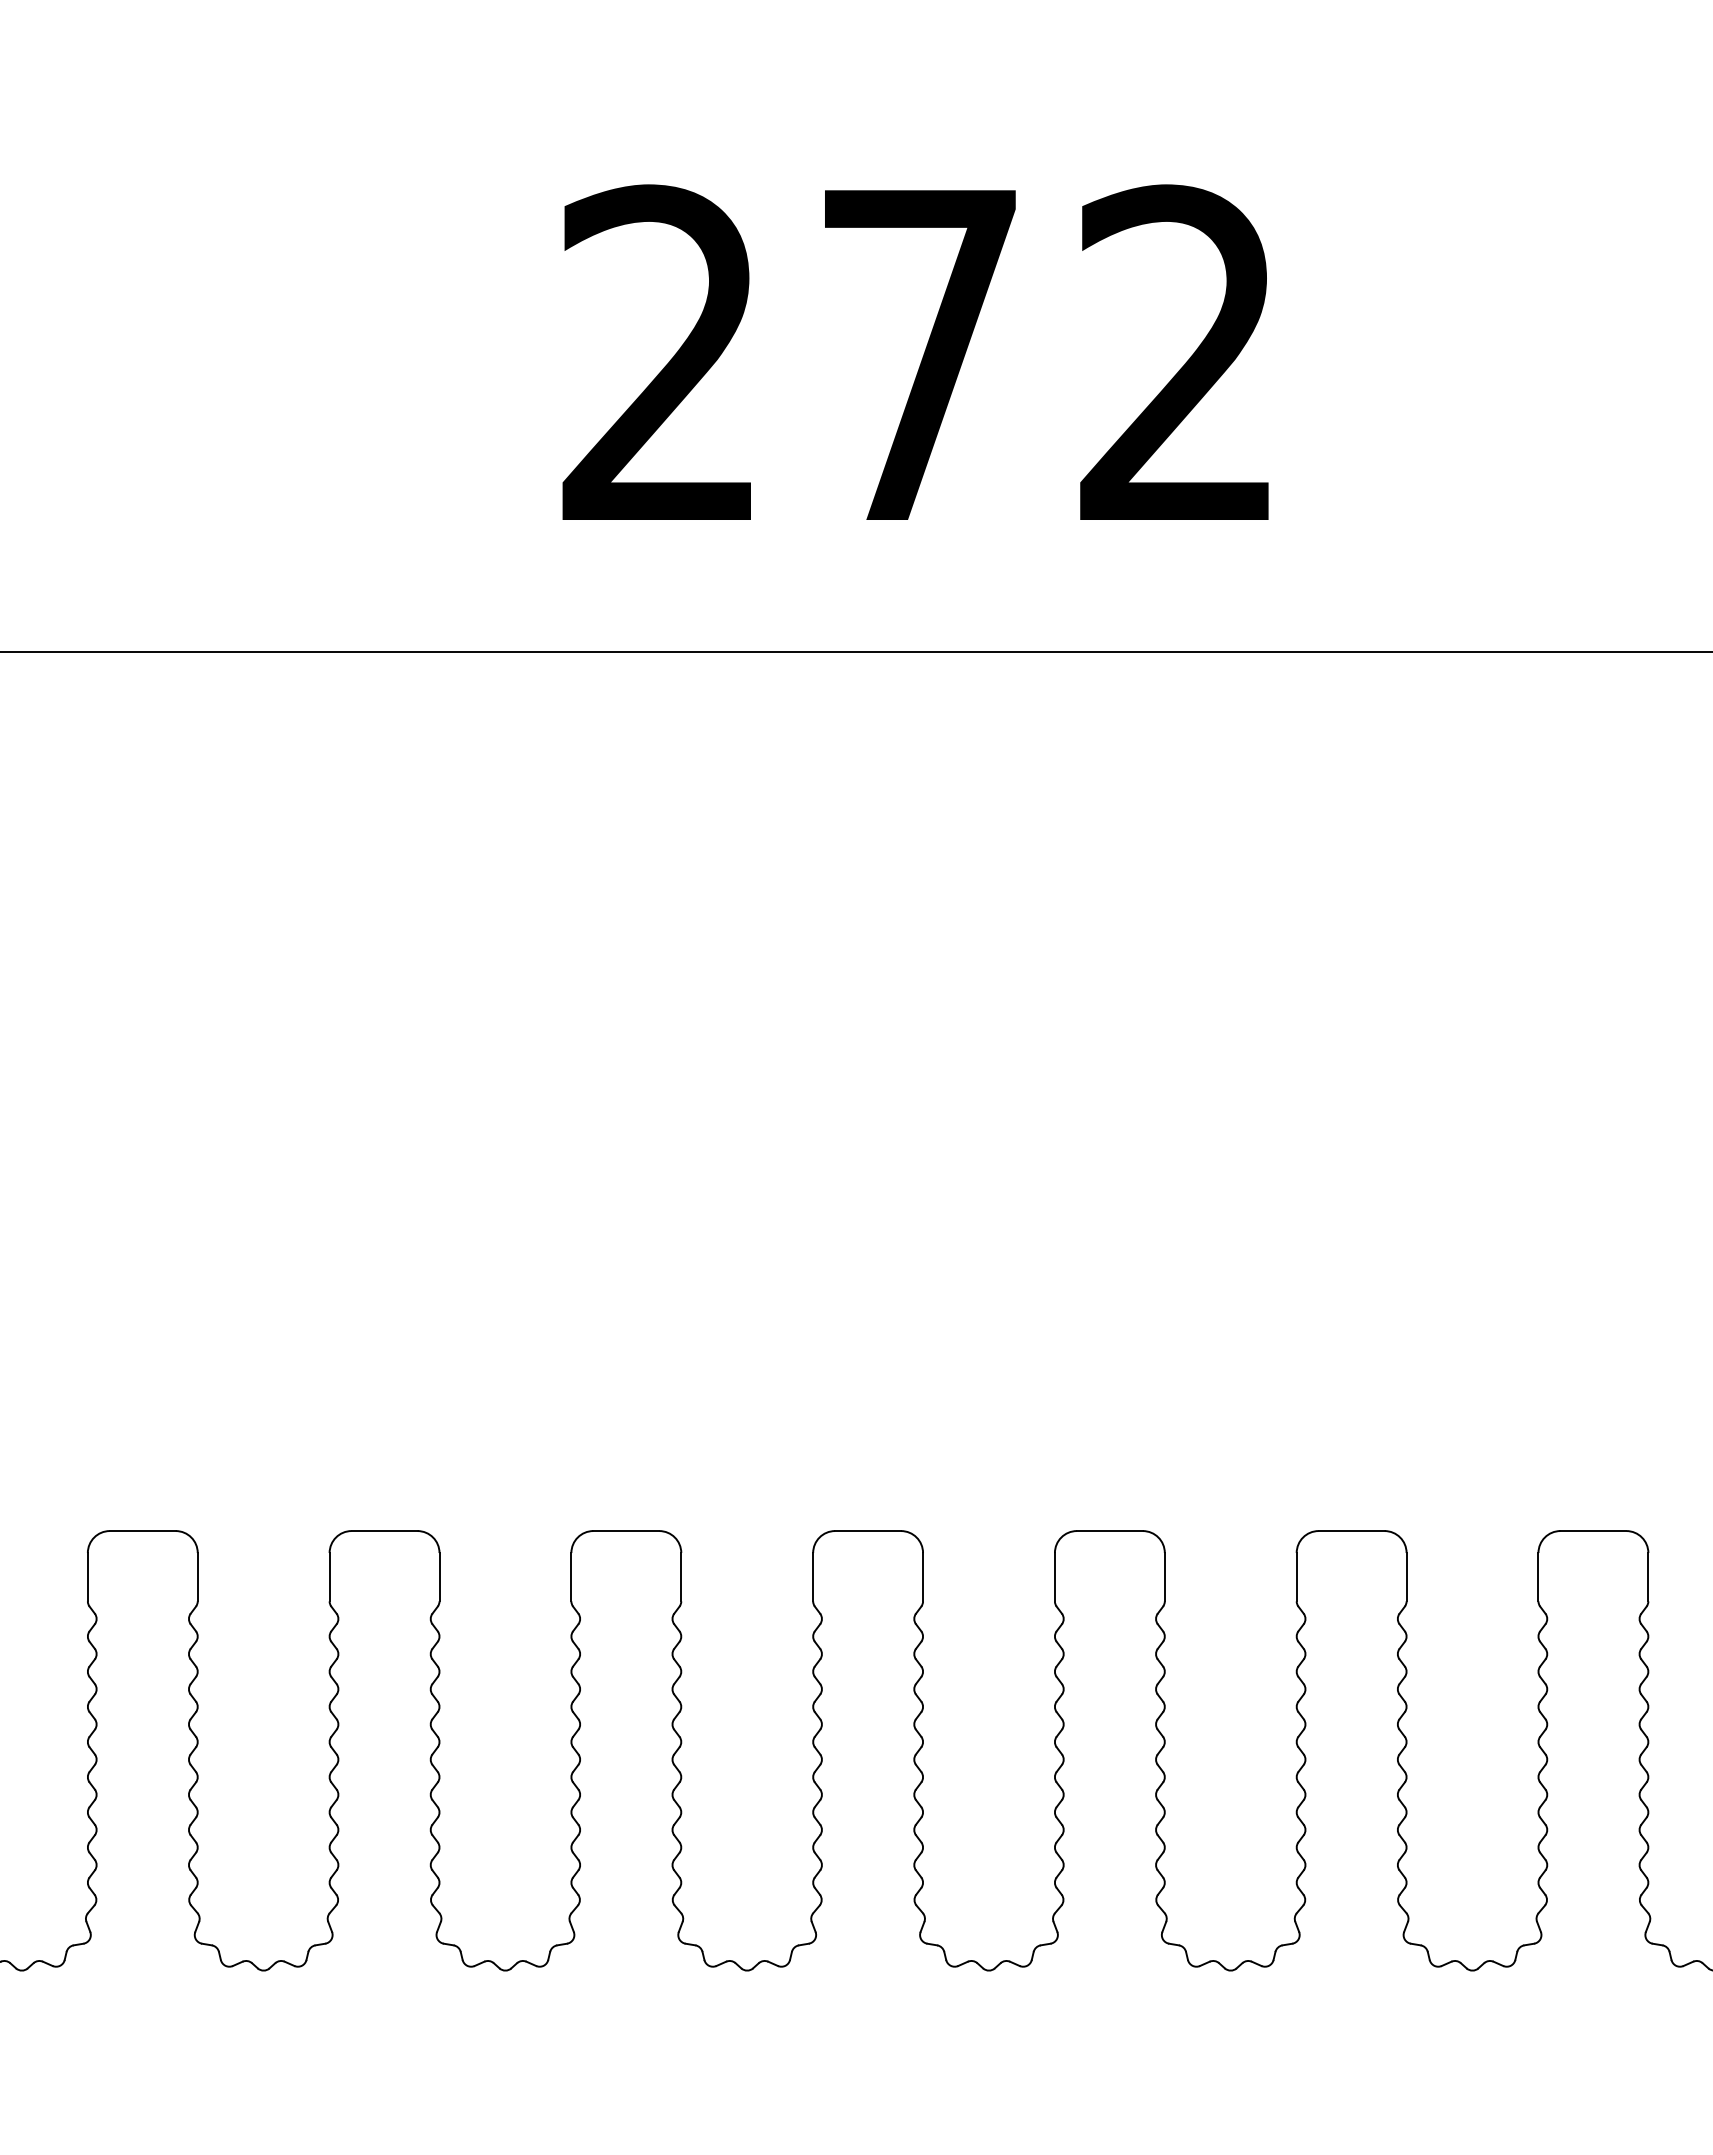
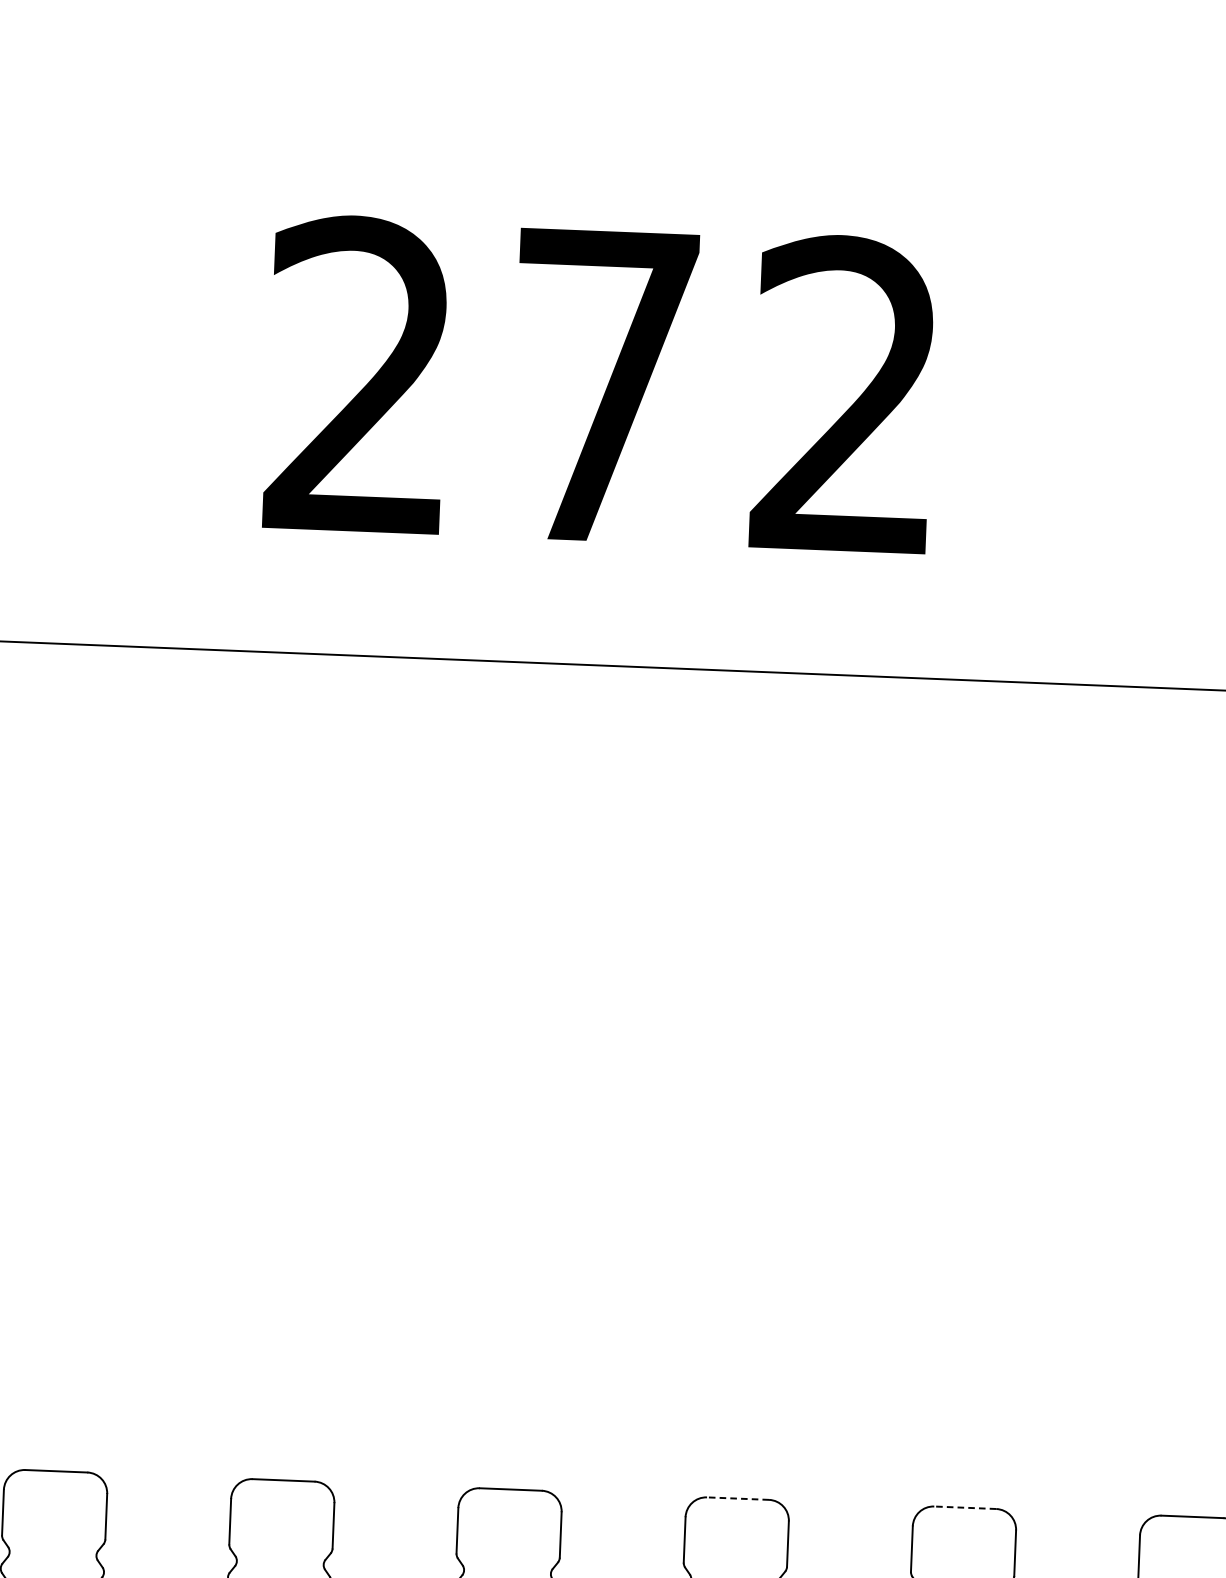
line: (1109, 1531) -> (737, 1499), solid -> dashed
line: (1351, 1531) -> (965, 1508), solid -> dashed

